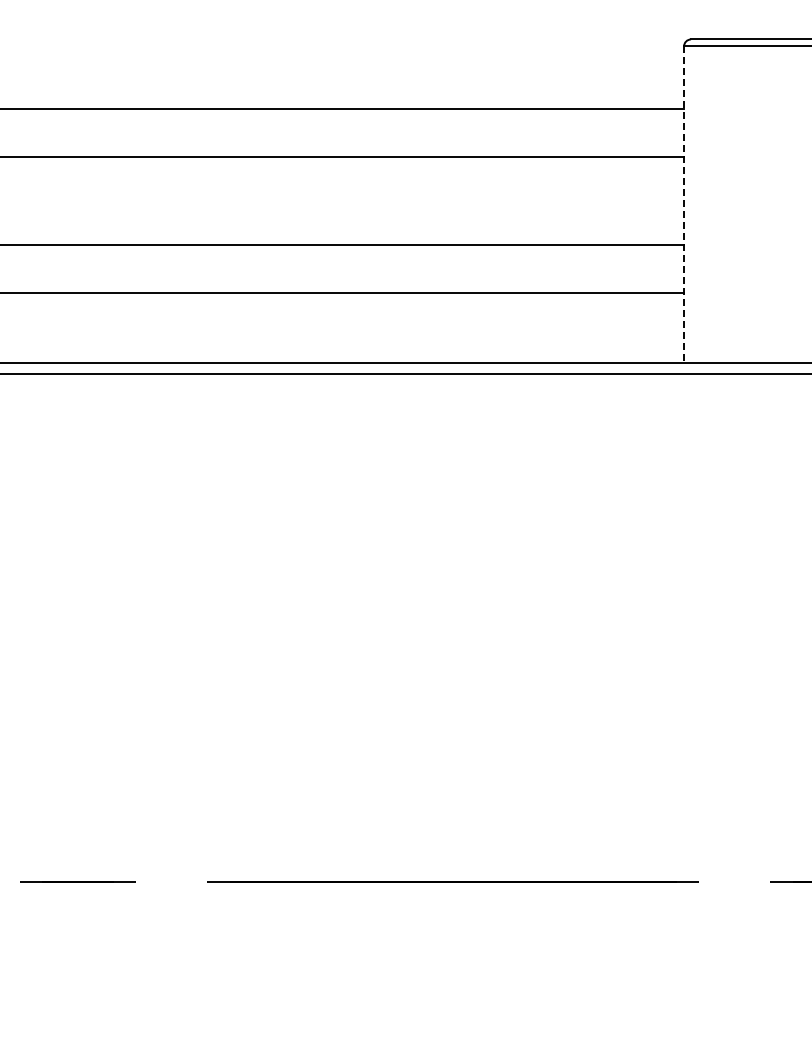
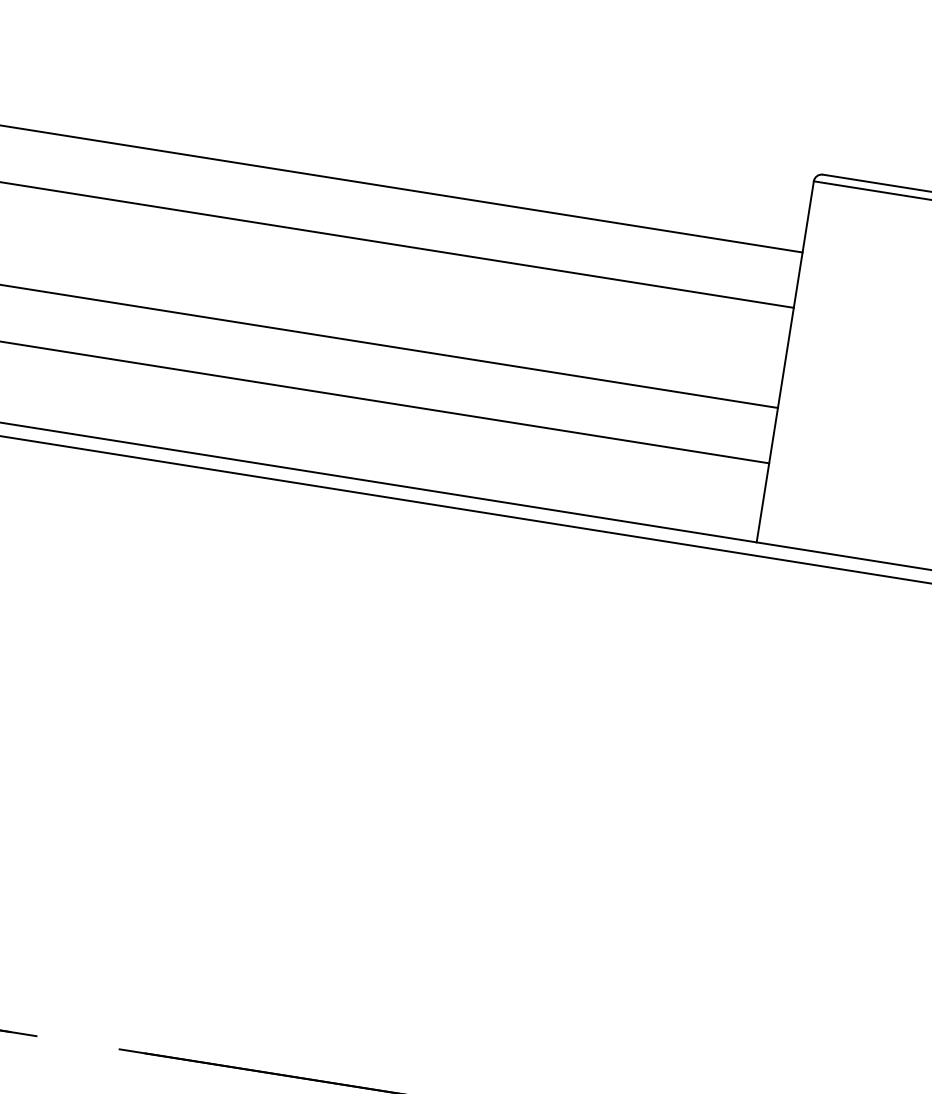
line: (684, 205) -> (785, 363), dashed -> solid

